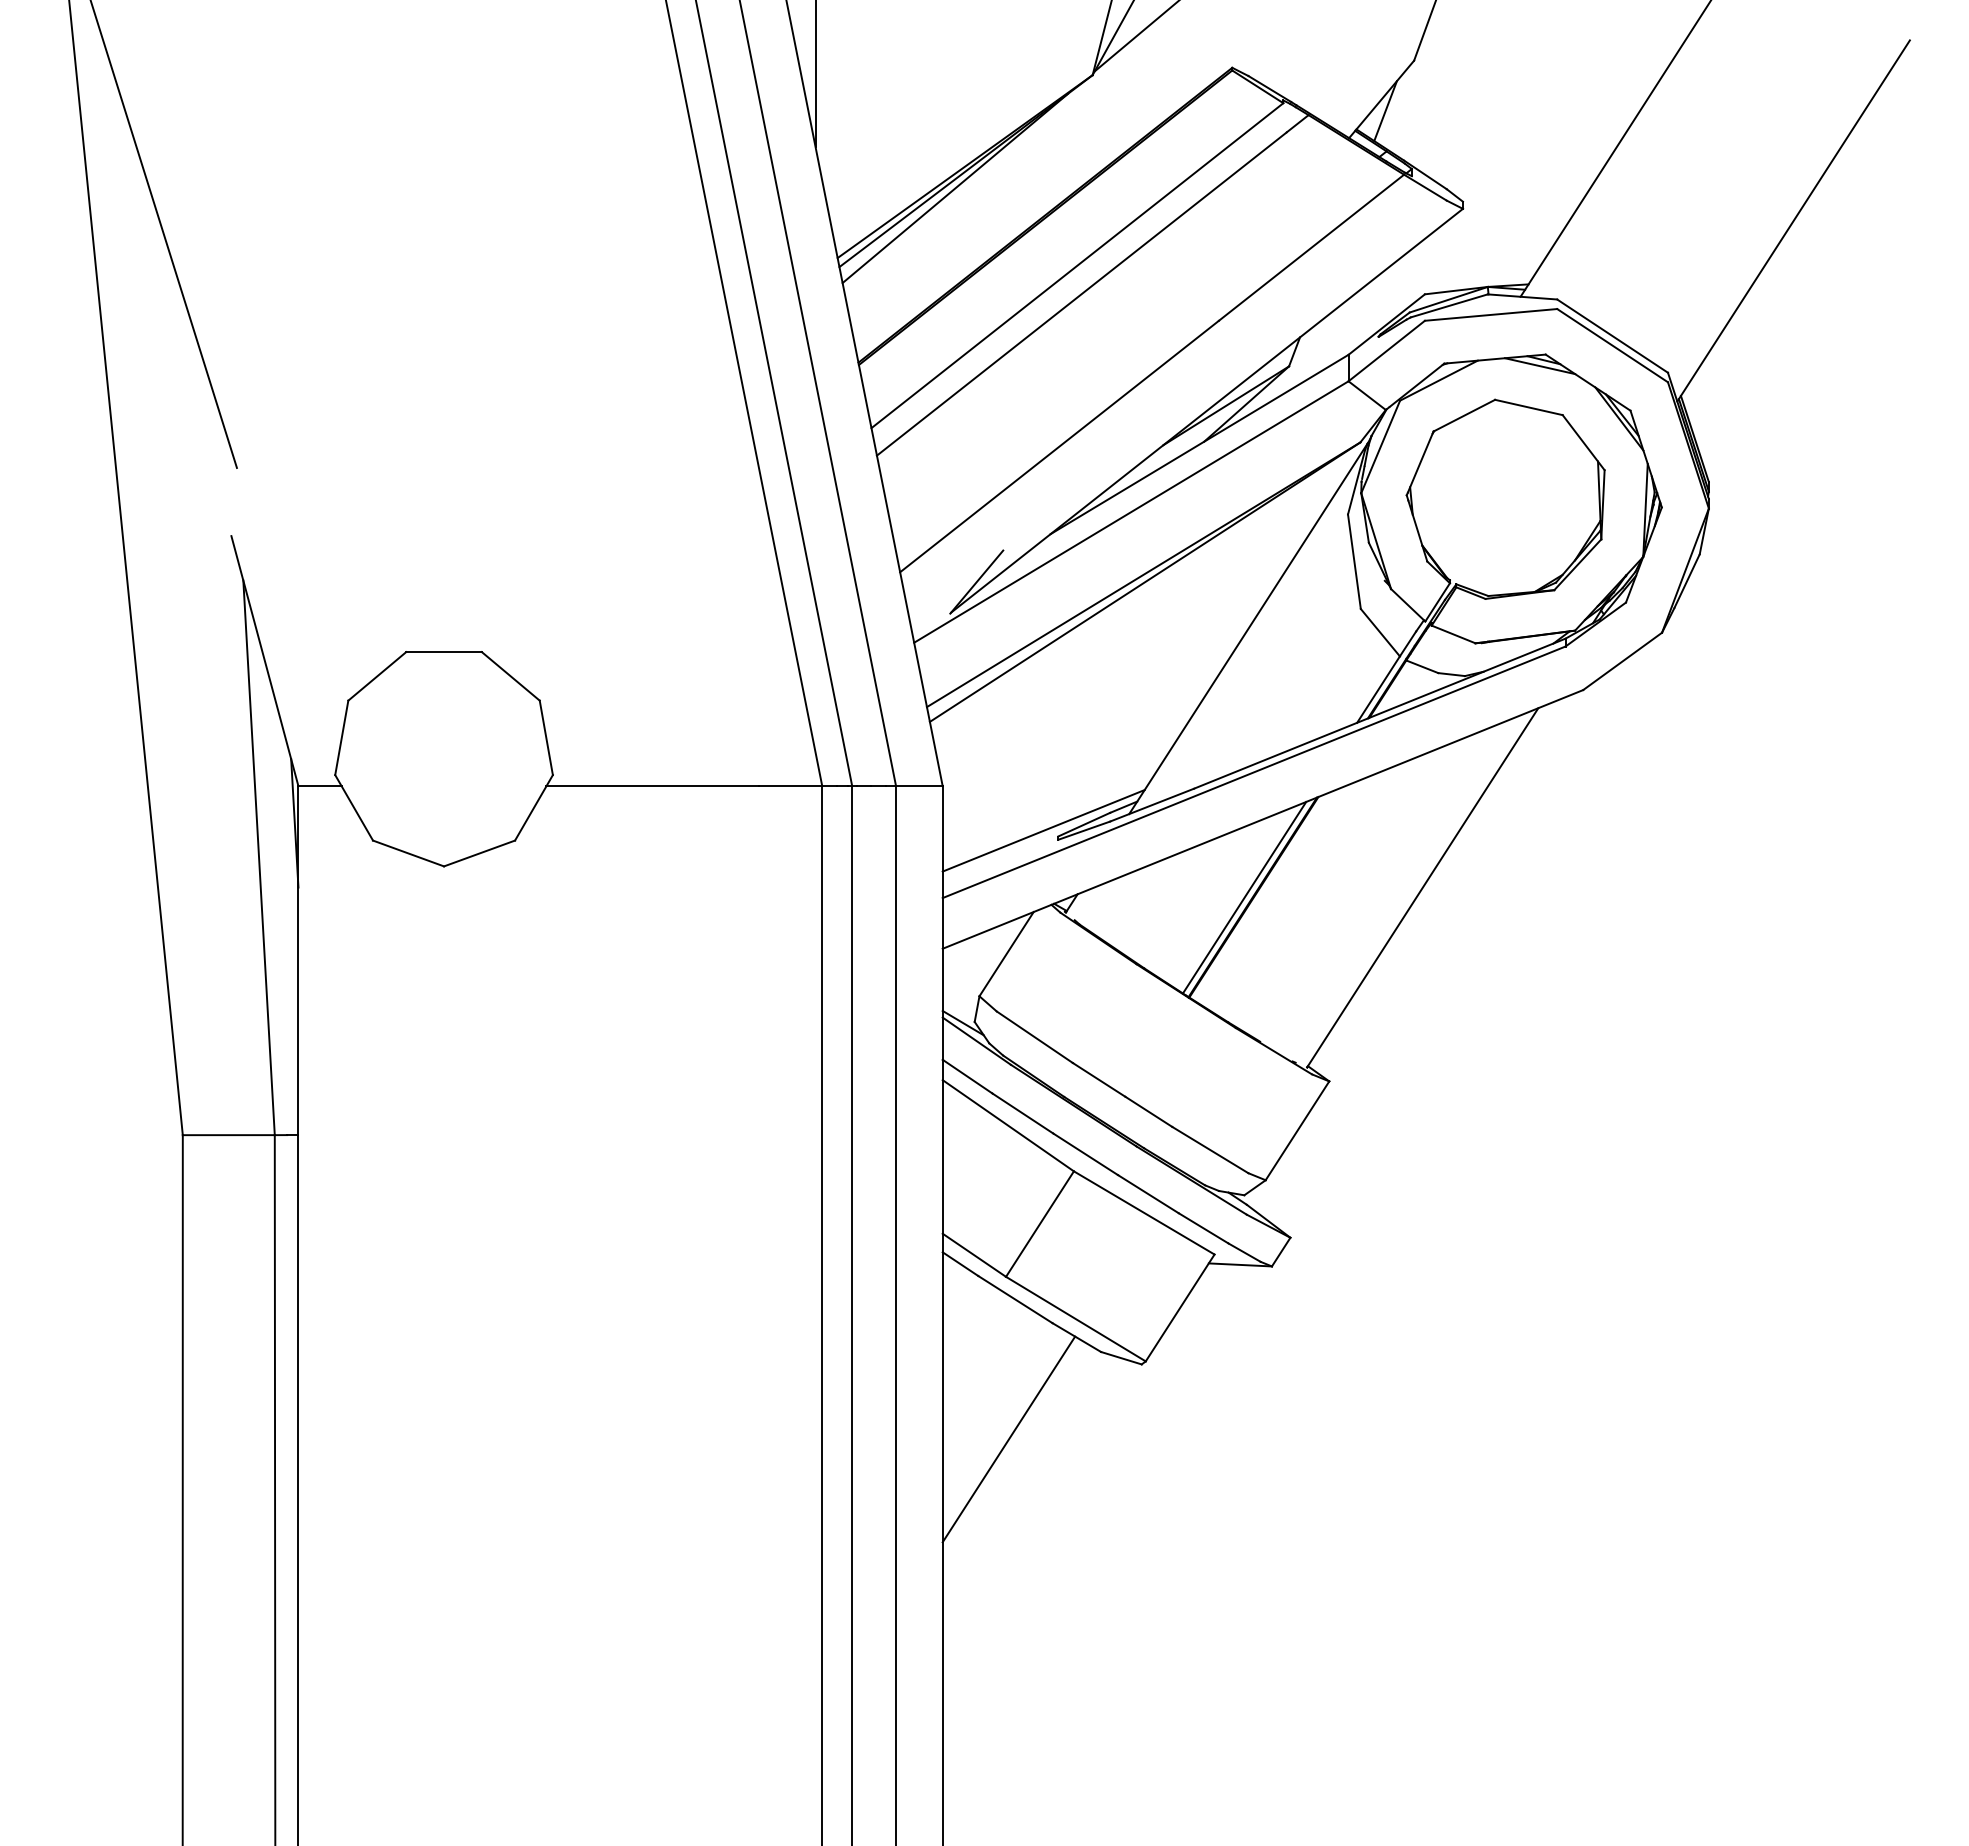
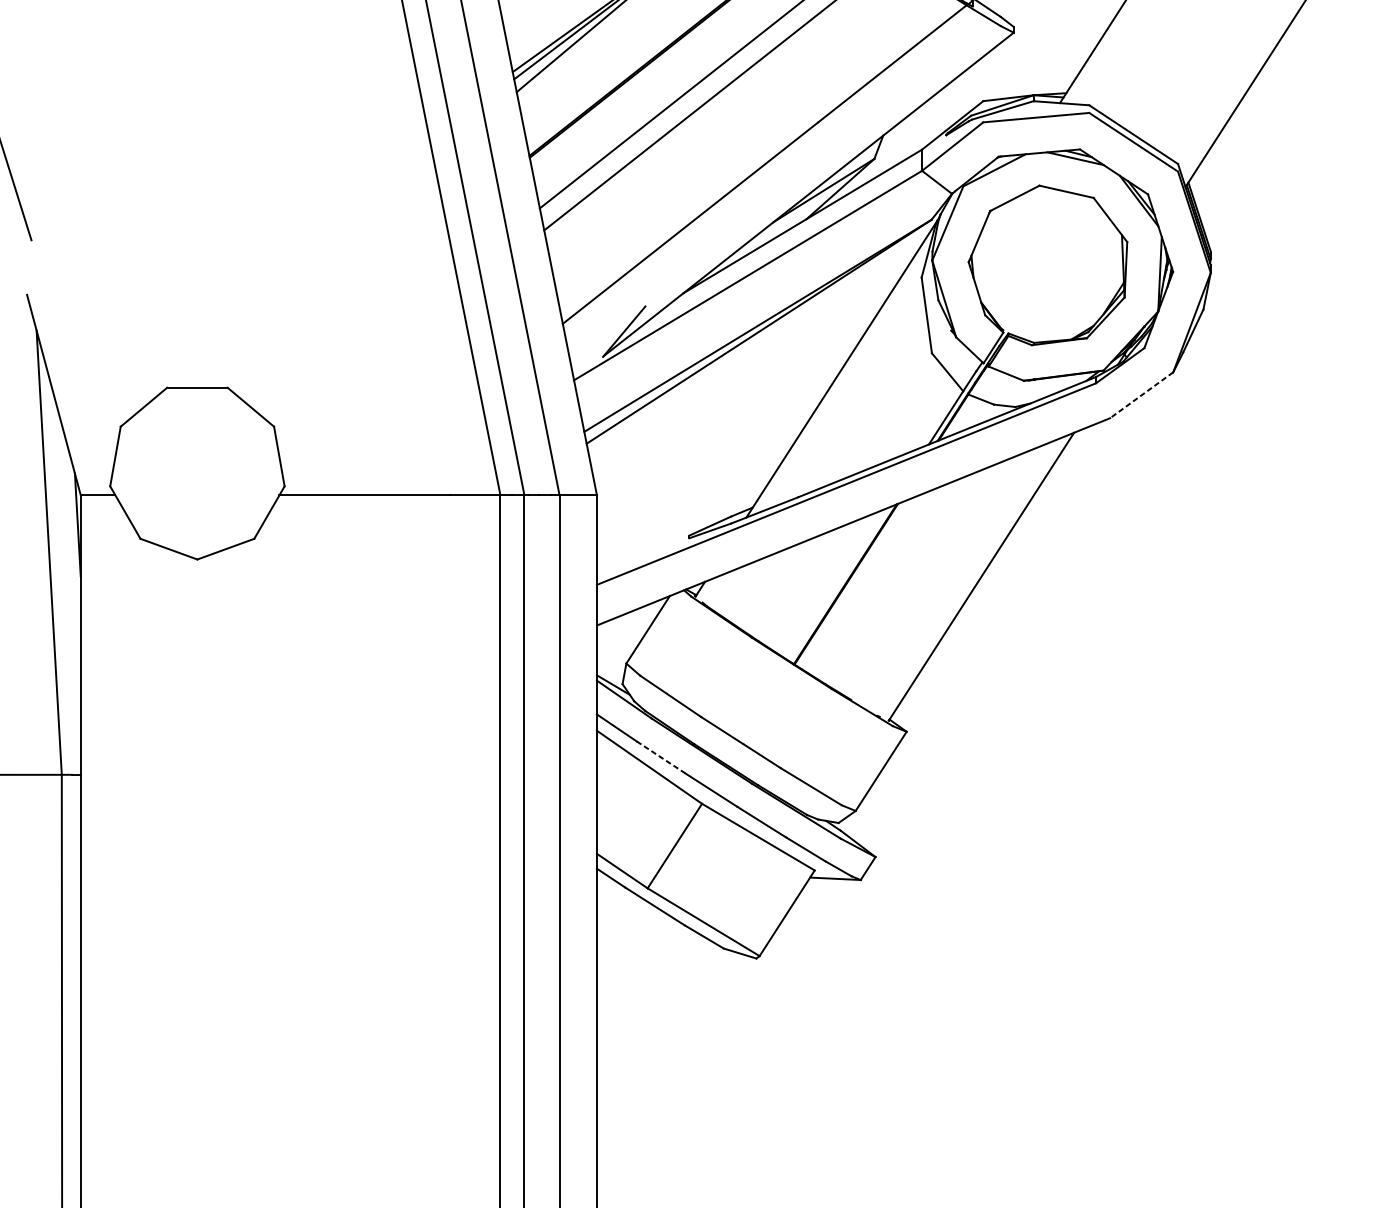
line: (1622, 661) -> (1141, 395), solid -> dashed
line: (1043, 830) -> (677, 530), removed
line: (1244, 897) -> (838, 584), removed
line: (1022, 1113) -> (660, 757), solid -> dashed
line: (1008, 1439) -> (649, 1018), removed

